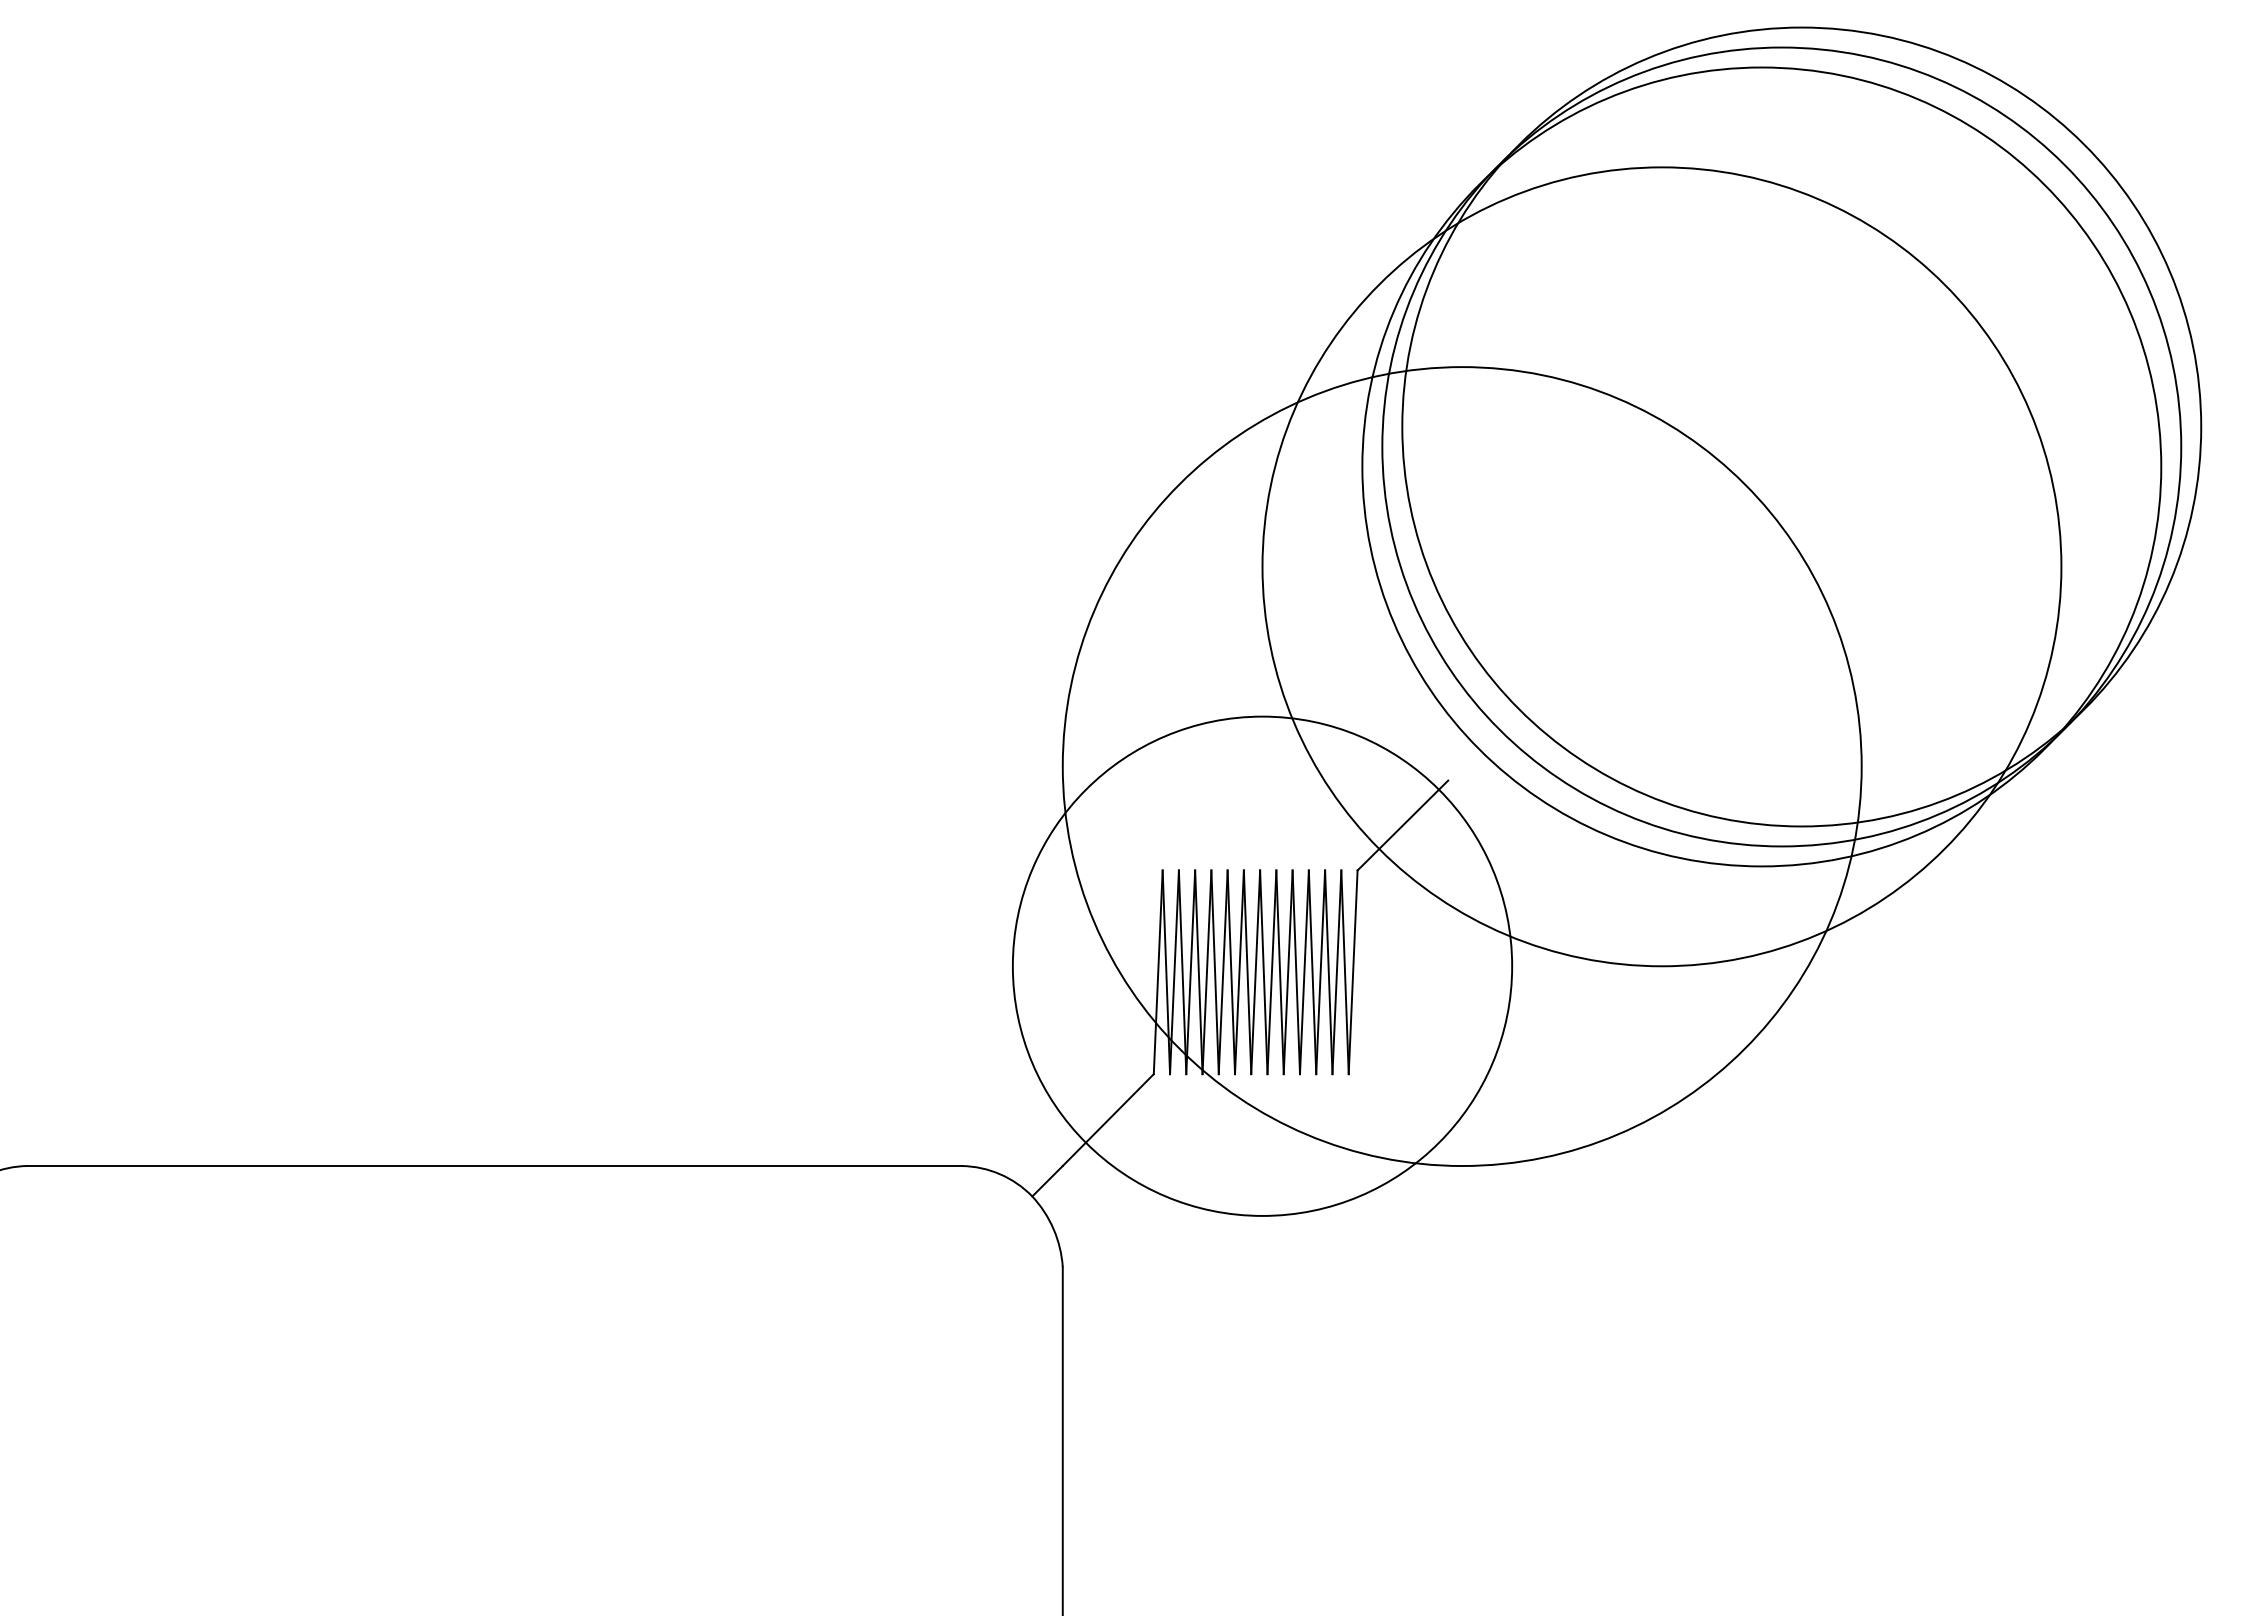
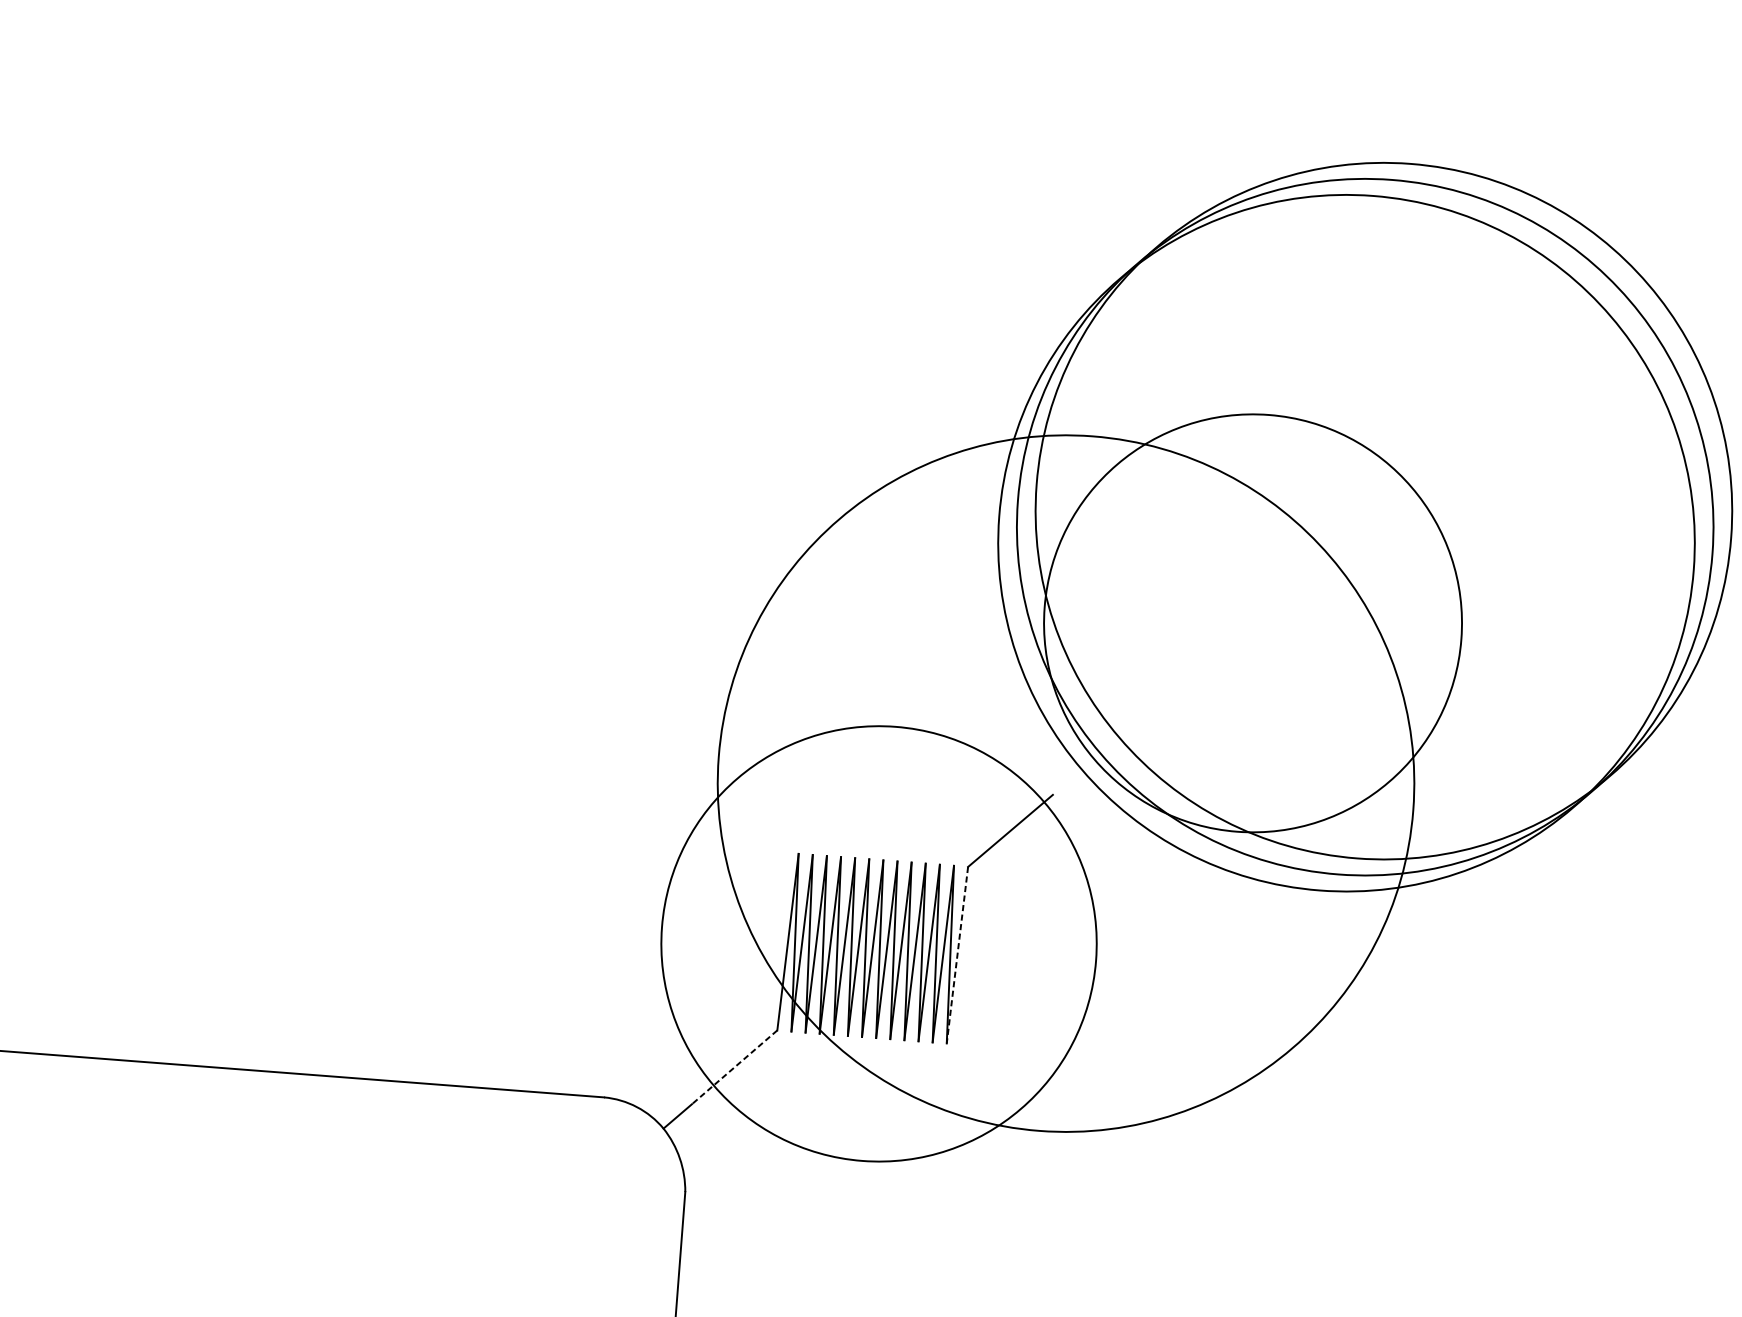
circle: (1661, 566) -> (1252, 623), size x0.6
line: (1353, 972) -> (957, 955), solid -> dashed
line: (1108, 1120) -> (734, 1067), solid -> dashed

